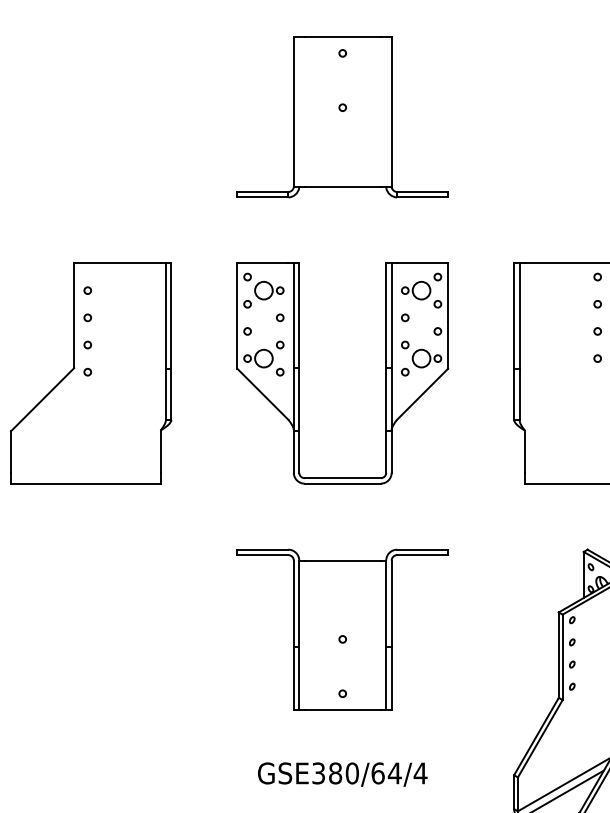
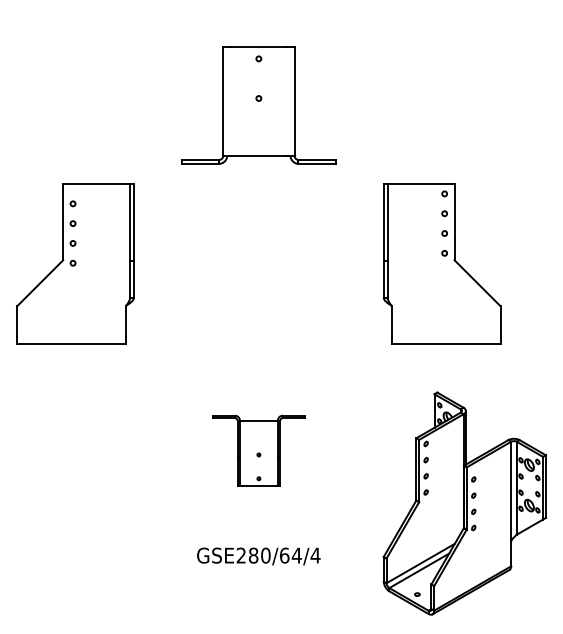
part: (342, 117) -> (258, 105), moved
part: (299, 373) -> (227, 264), removed
part: (342, 629) -> (258, 450), size x0.6
text: (317, 773) -> (240, 555), GSE380/64/4 -> GSE280/64/4

